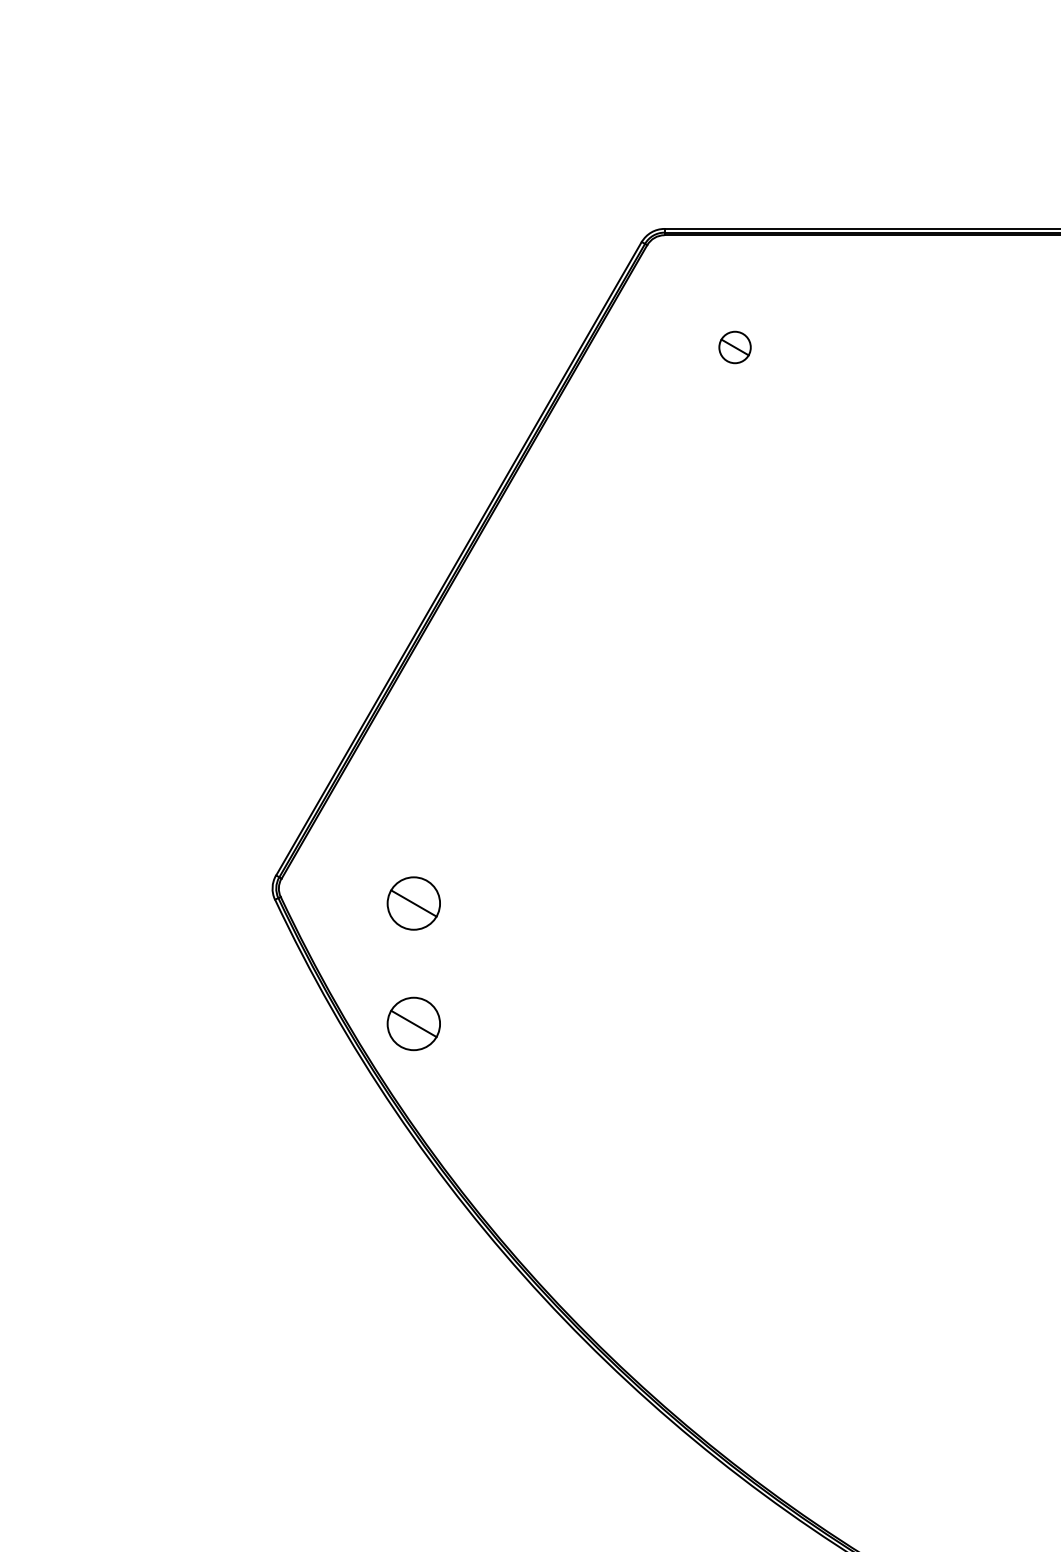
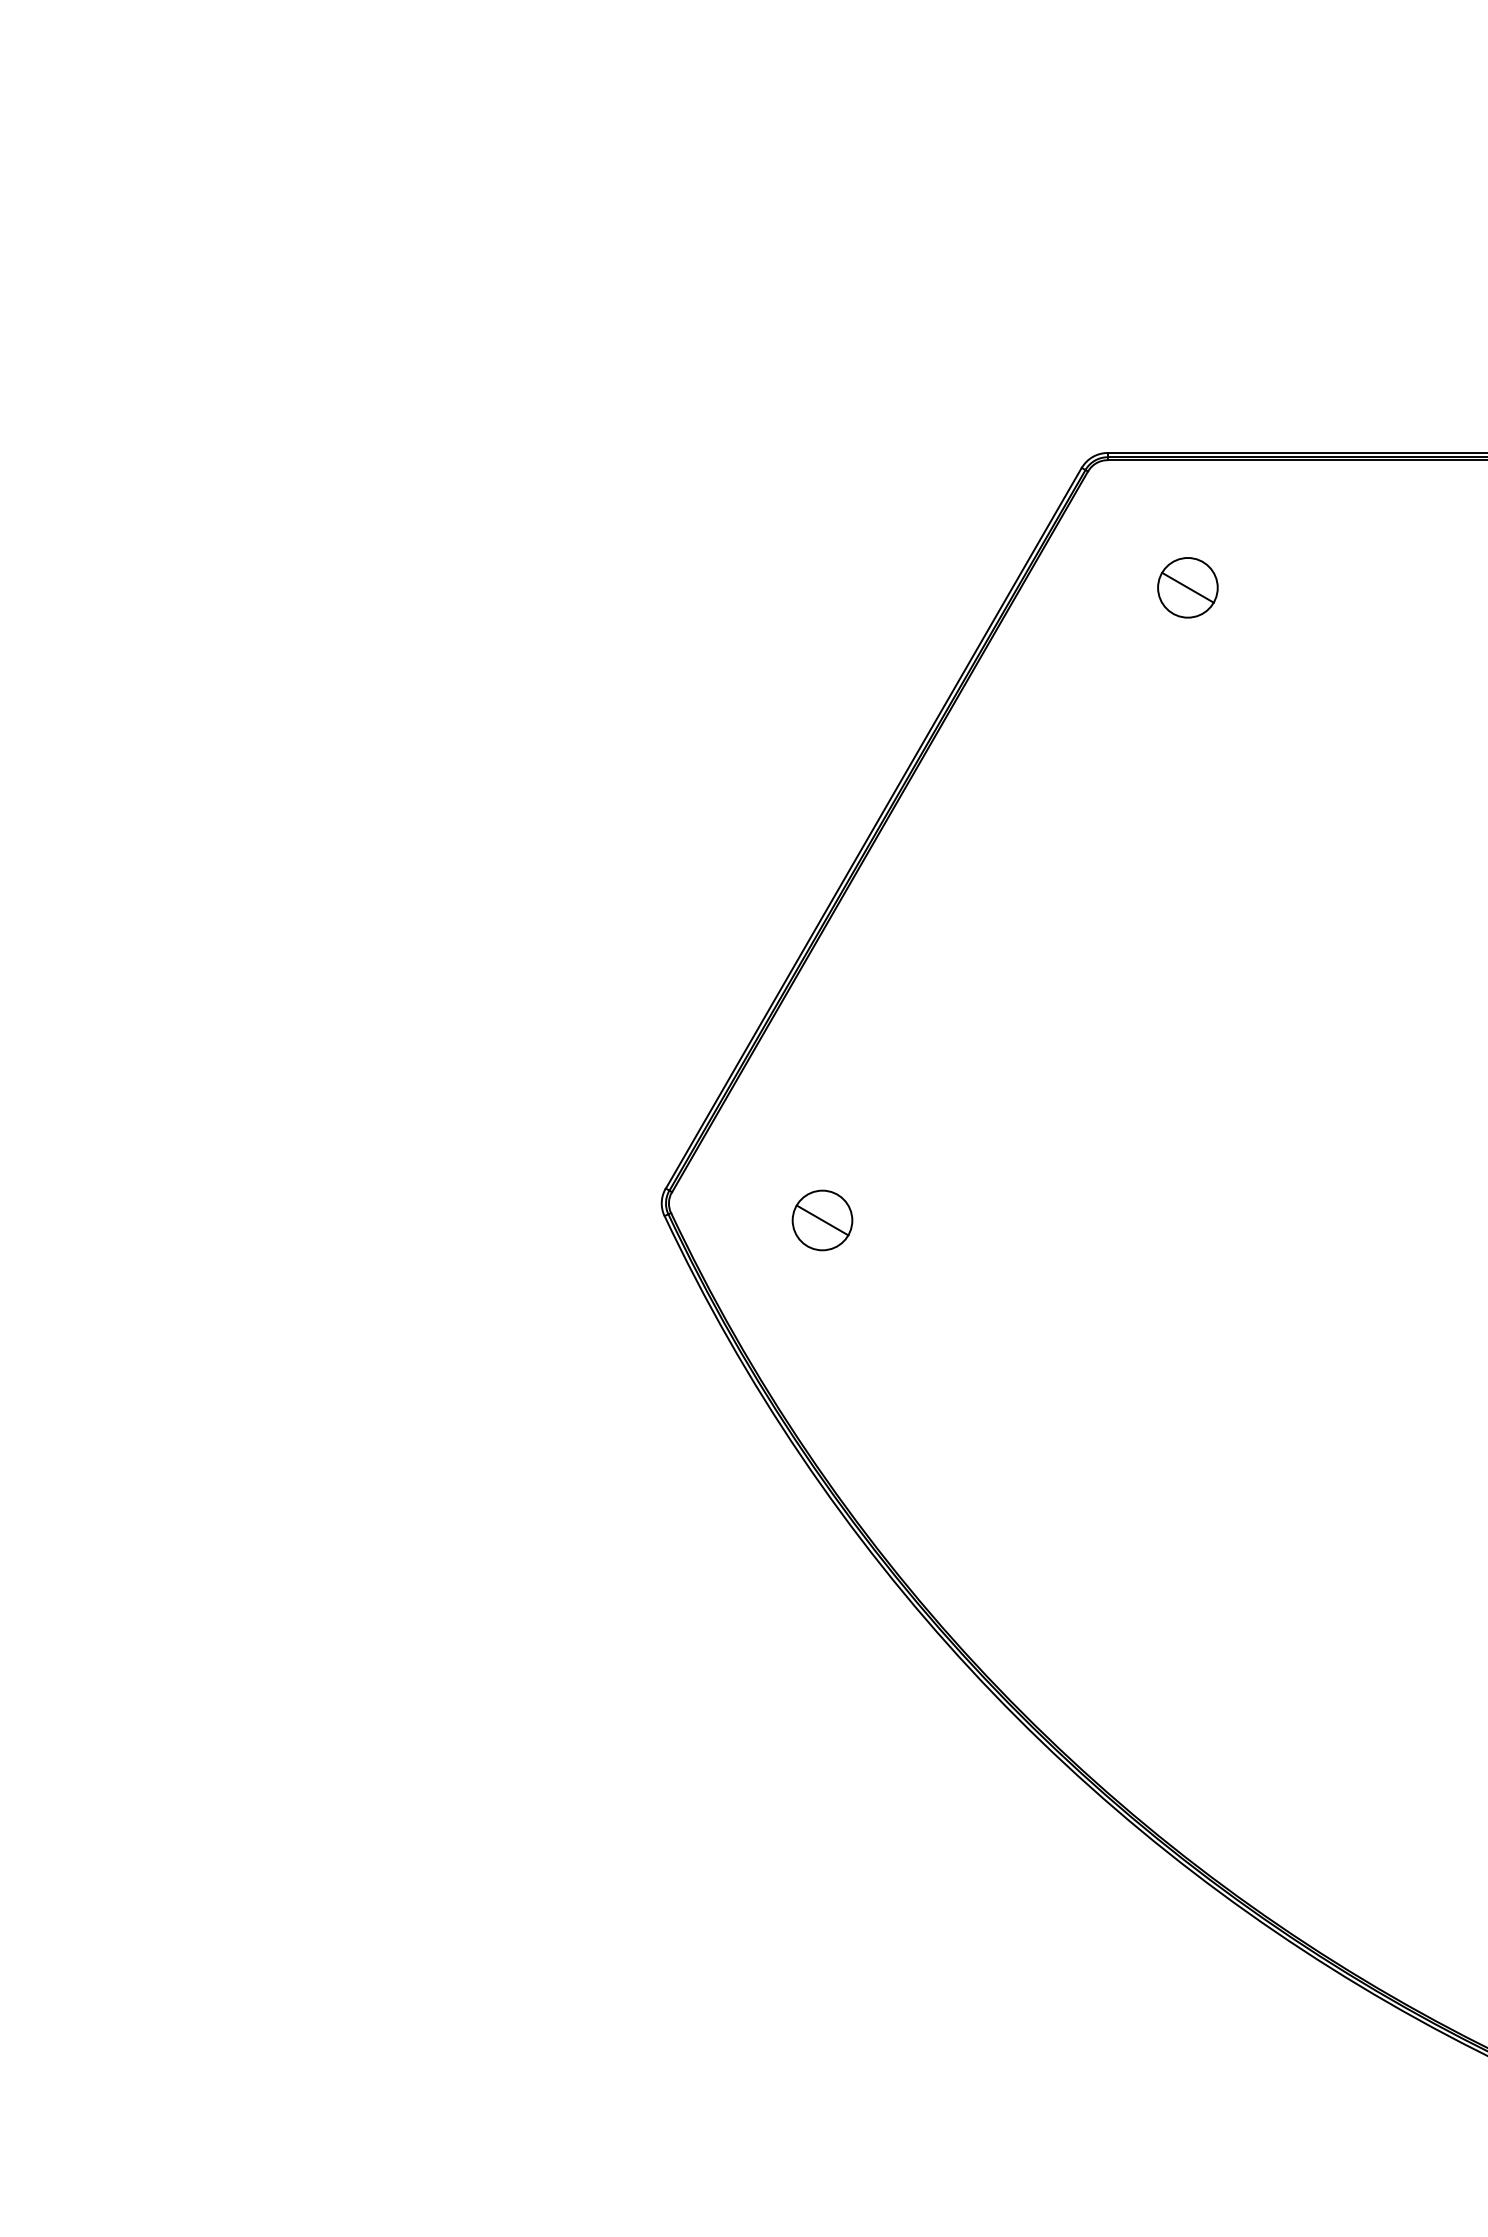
part: (734, 347) -> (1187, 587), size x1.67
part: (413, 1023) -> (822, 1357), removed

